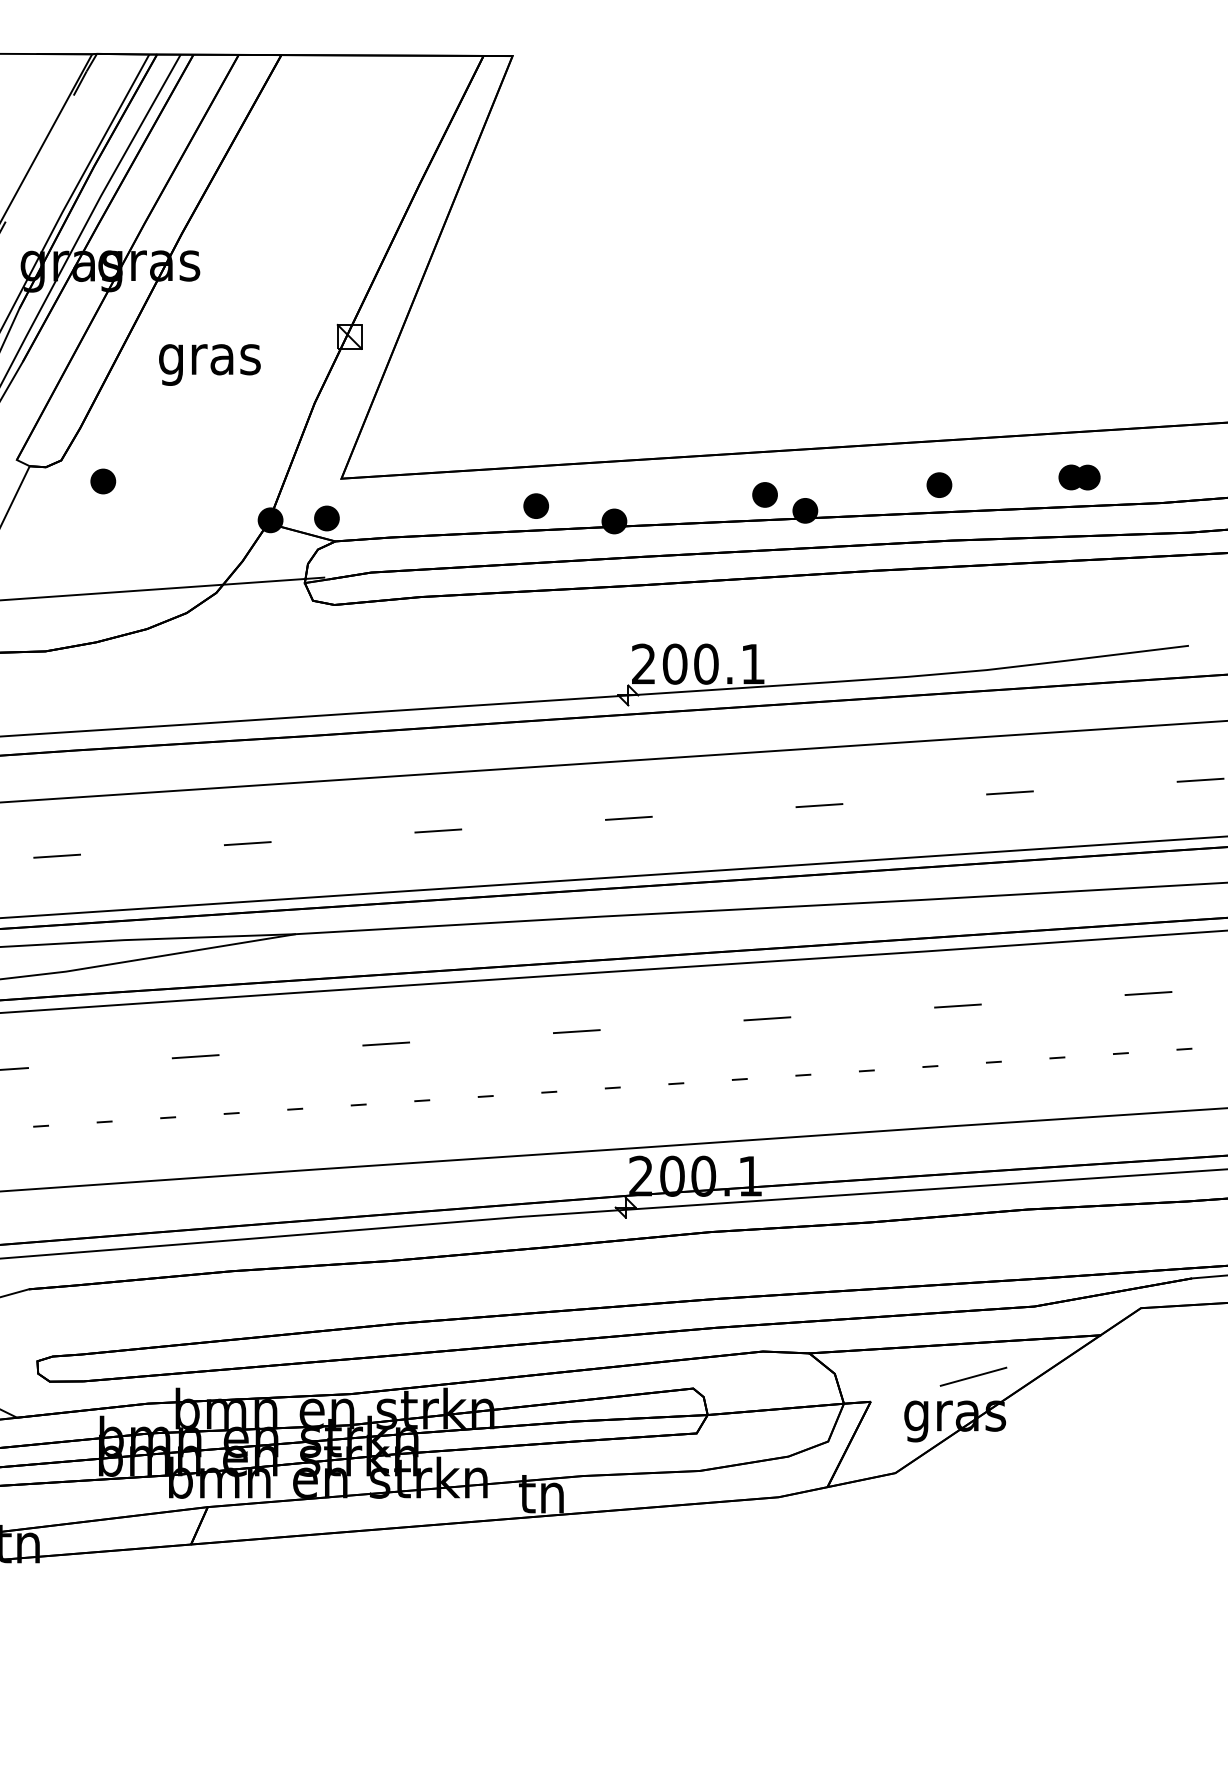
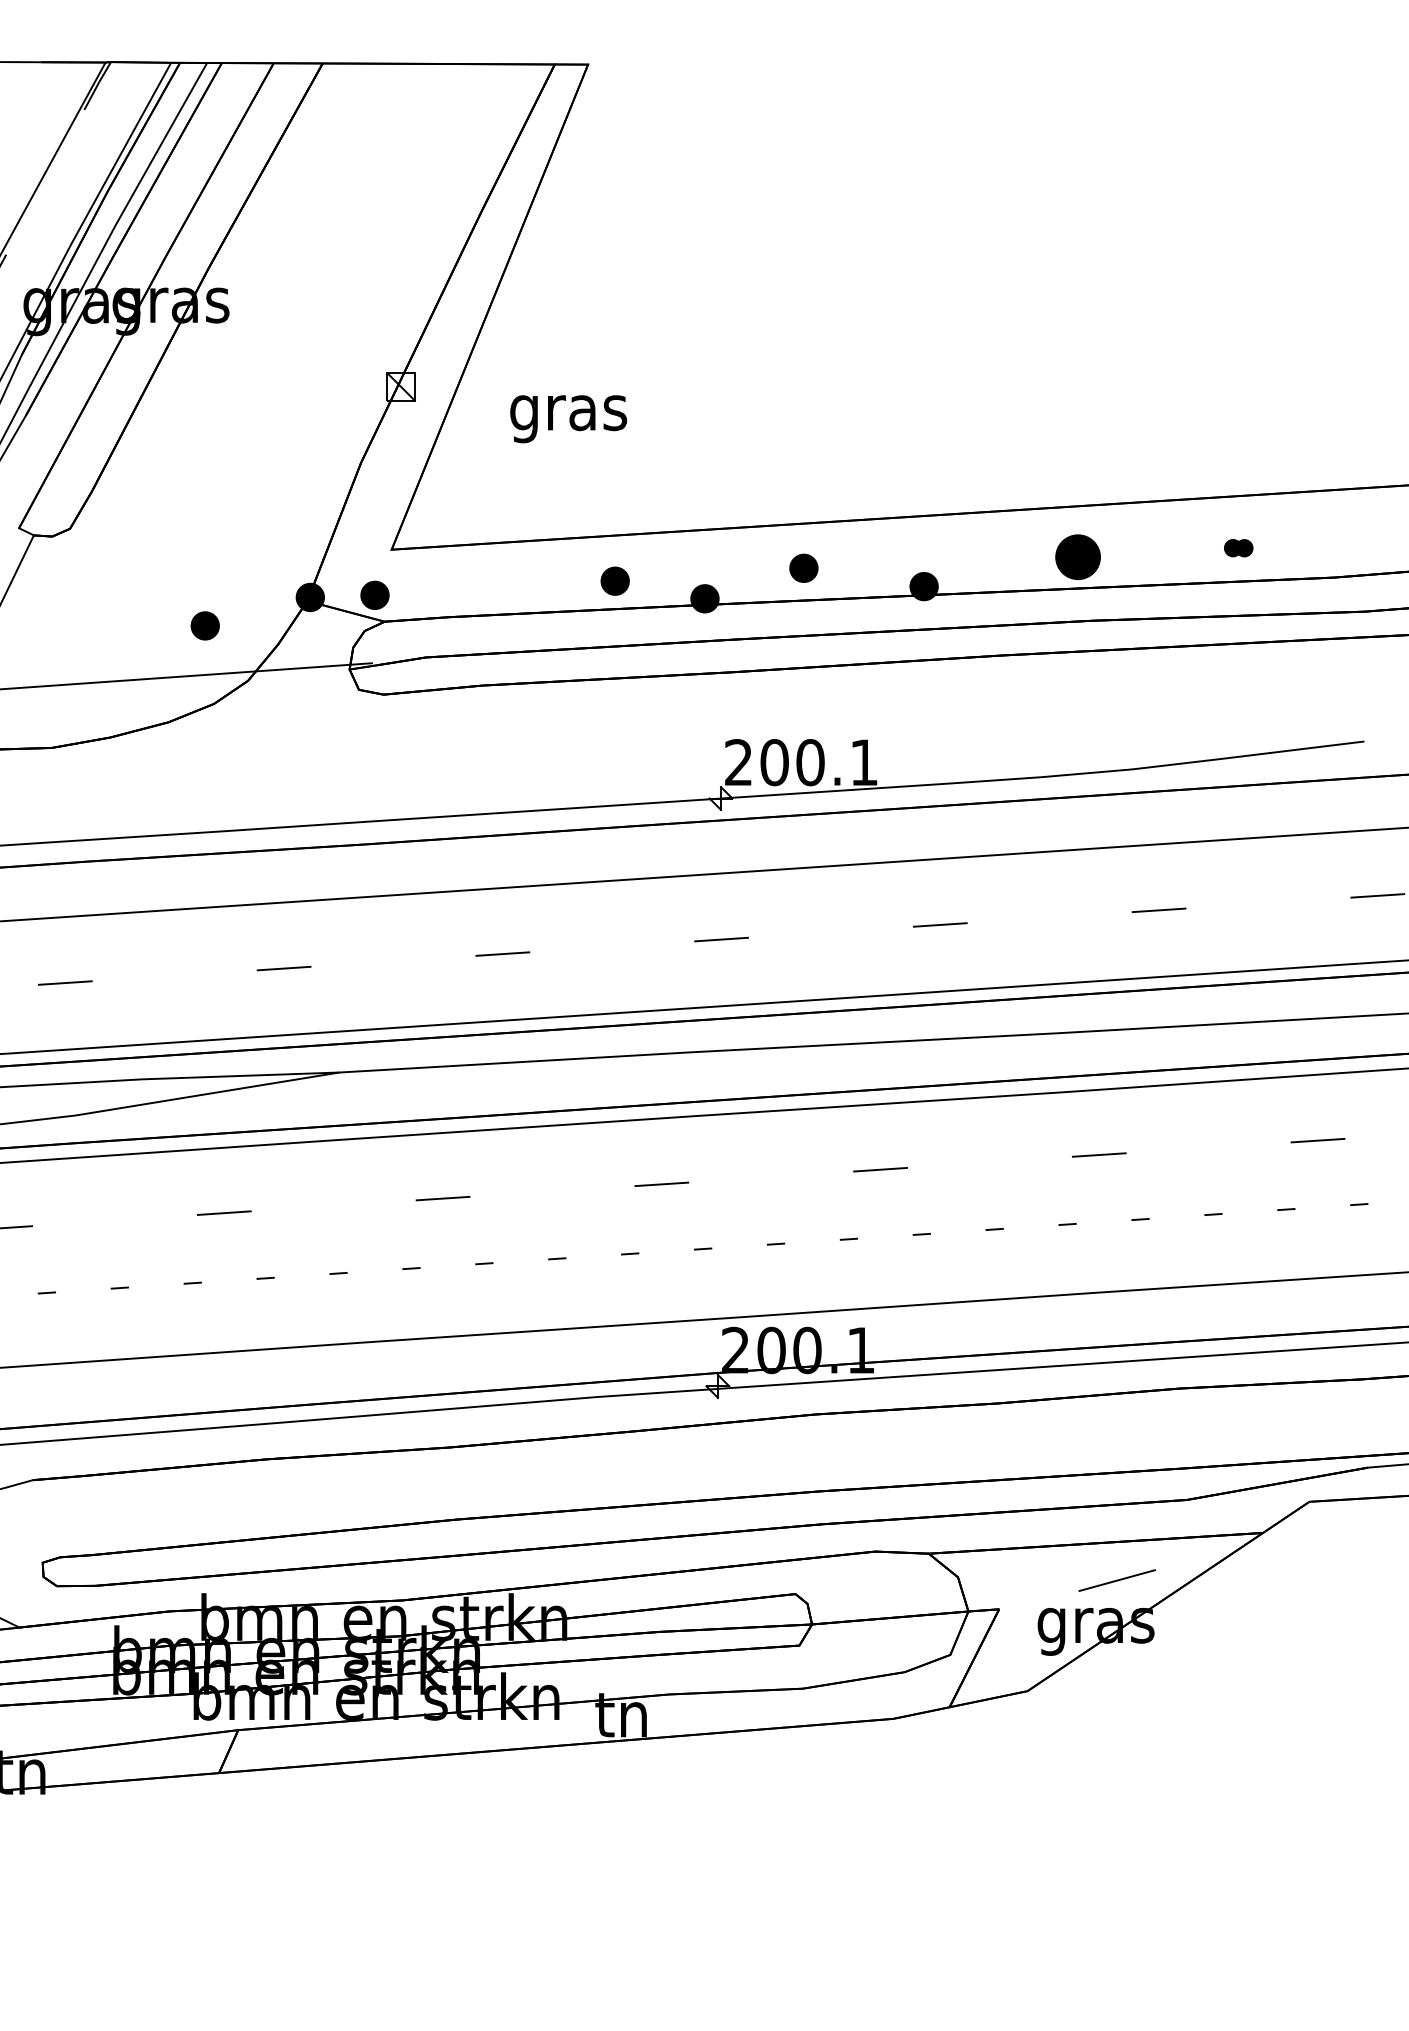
text: (209, 365) -> (568, 419), moved
part: (1079, 476) -> (1238, 547), size x0.6
part: (102, 481) -> (204, 625), moved
part: (938, 484) -> (1077, 556), size x1.6
part: (764, 494) -> (803, 567), moved

